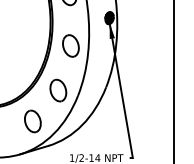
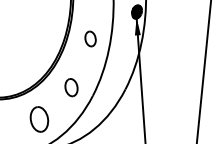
part: (70, 45) -> (90, 38), size x0.6
part: (58, 90) -> (71, 87), size x0.7

